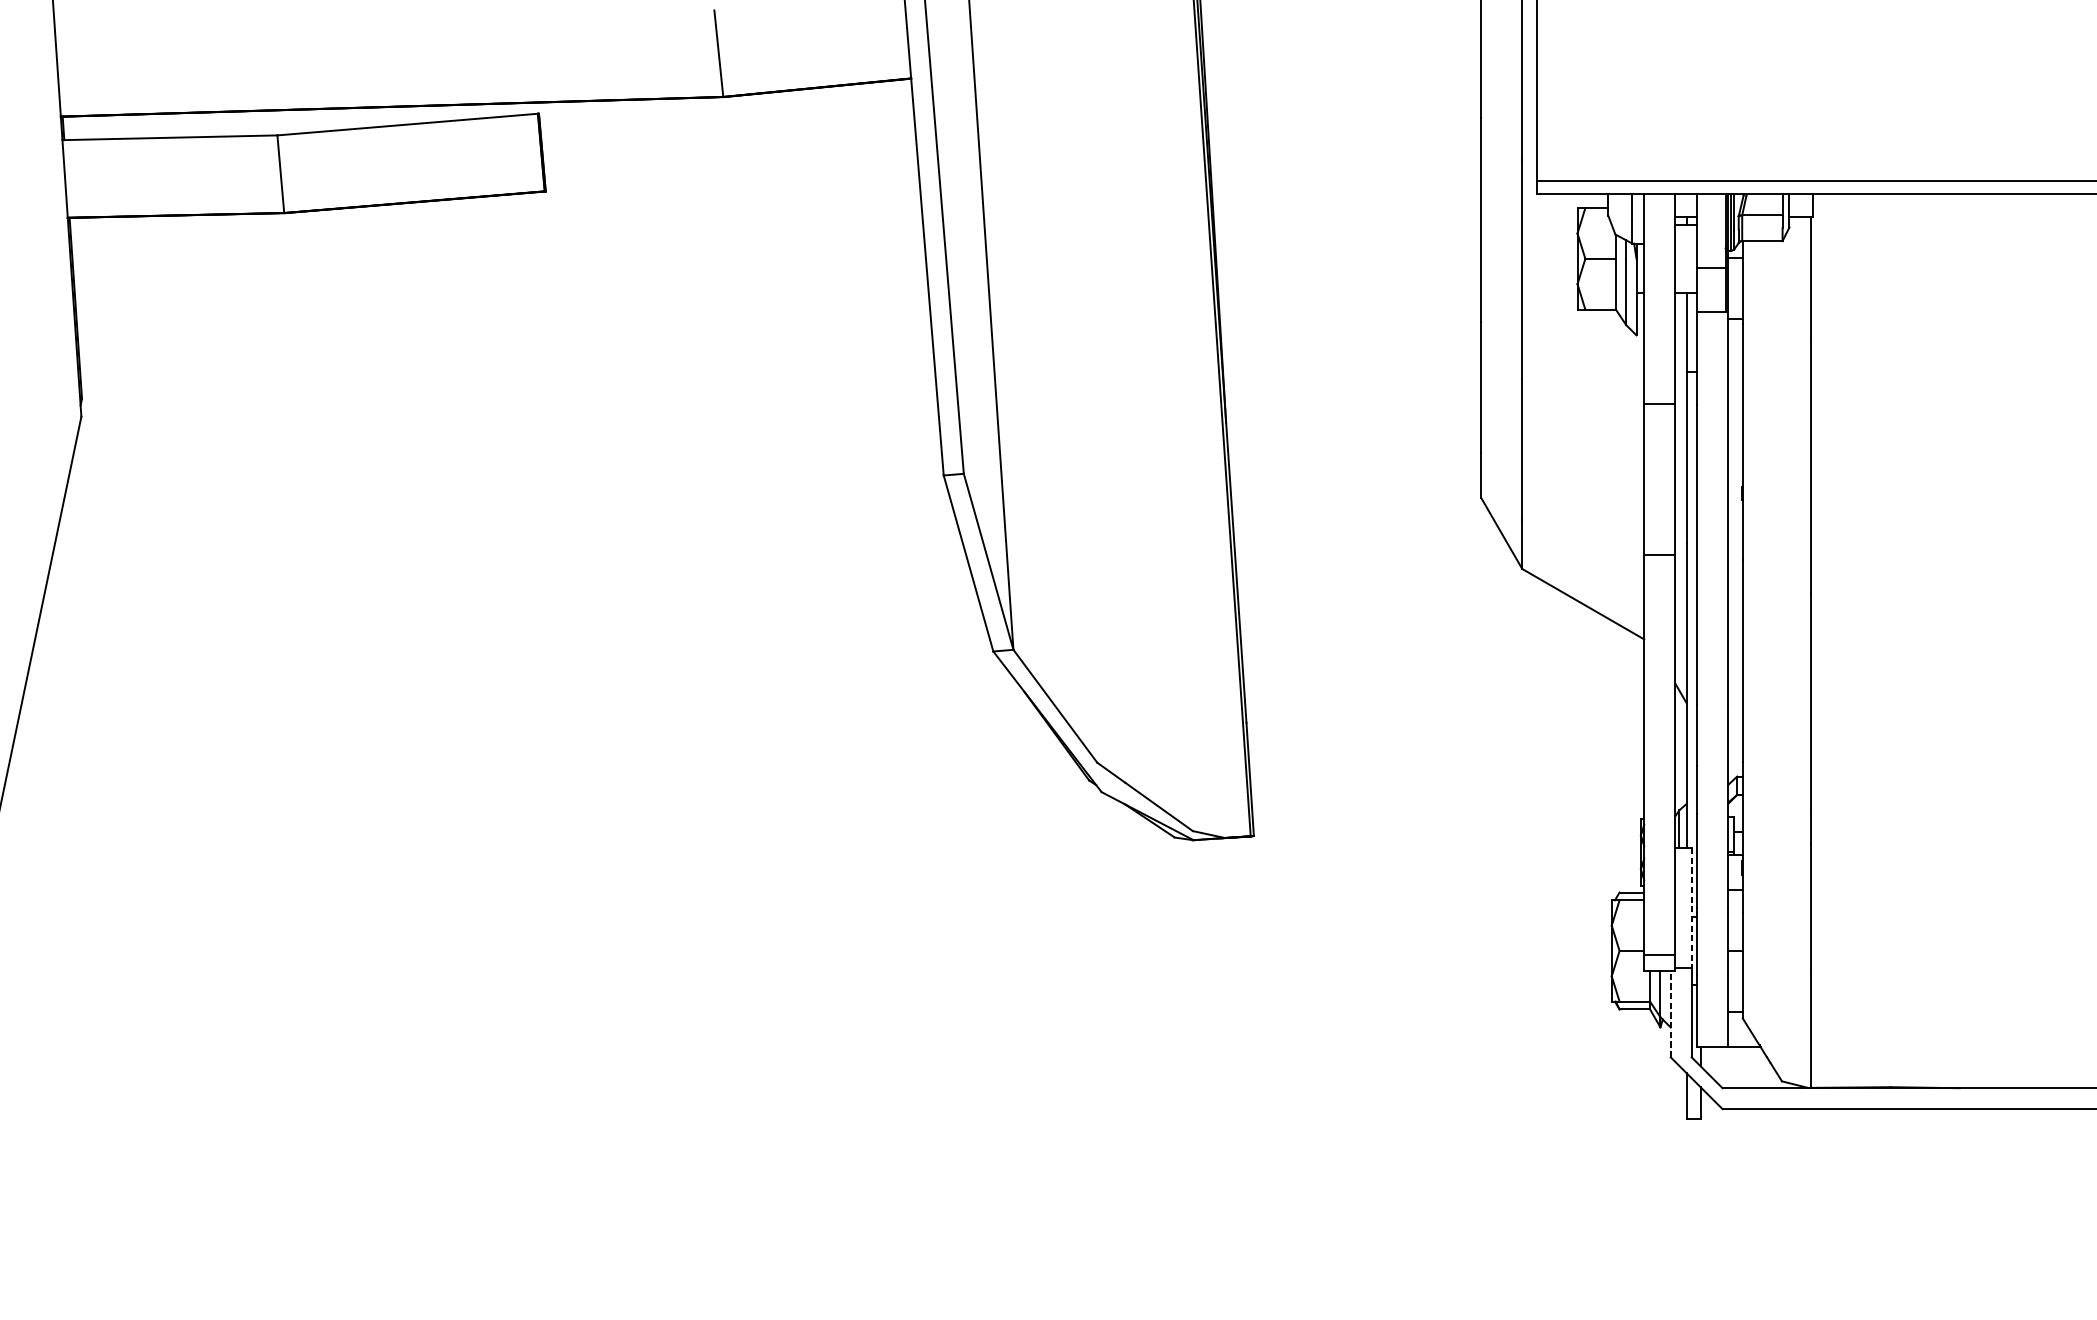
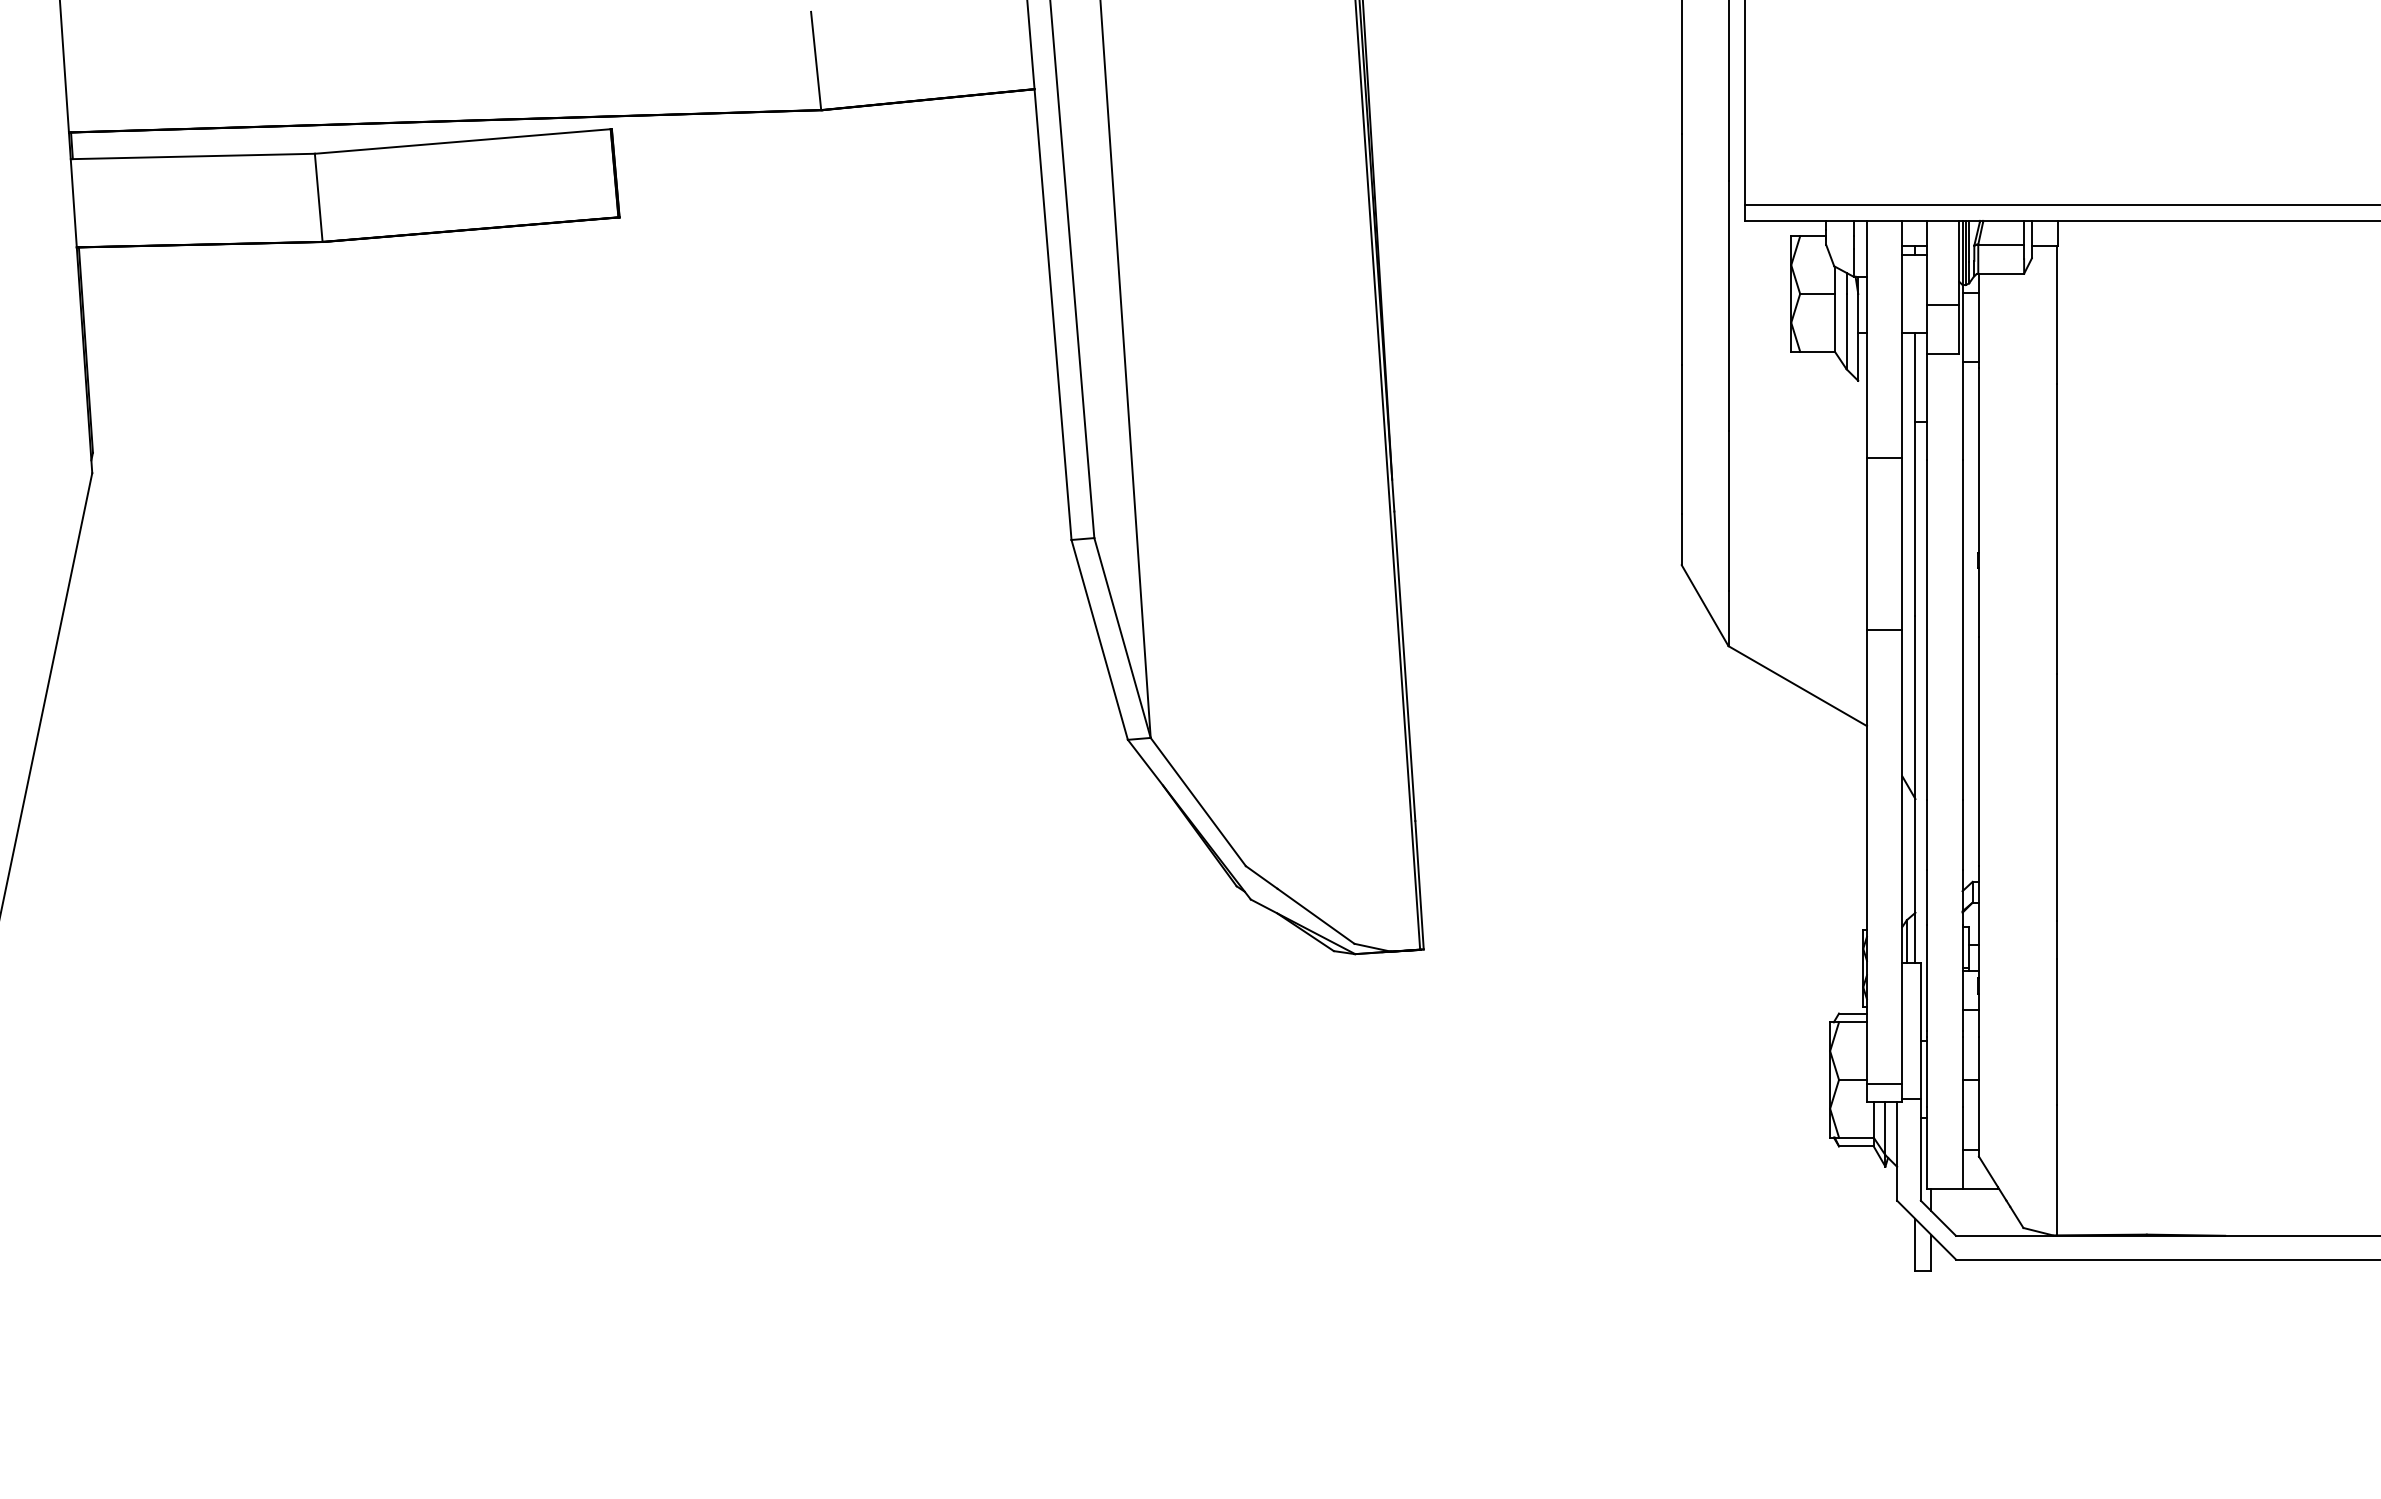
line: (1691, 908) -> (1920, 1031), dashed -> solid
line: (1671, 1014) -> (1897, 1151), dashed -> solid

